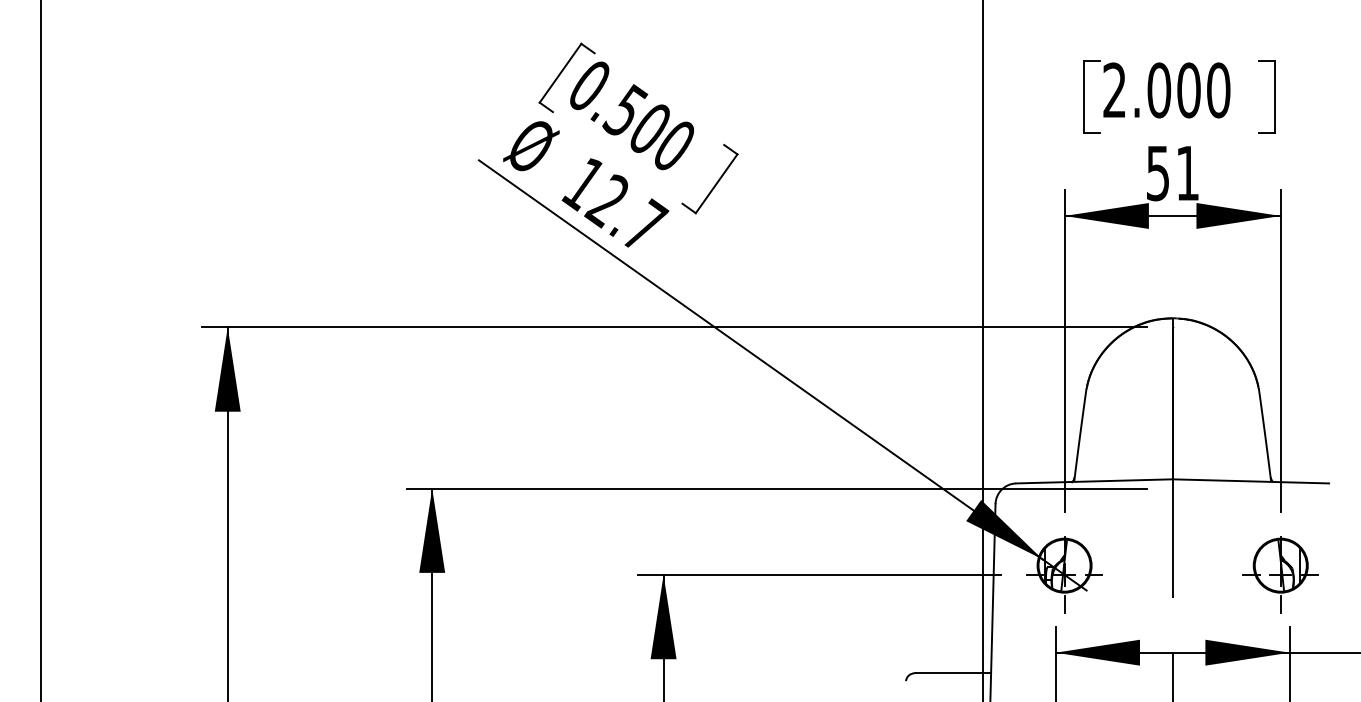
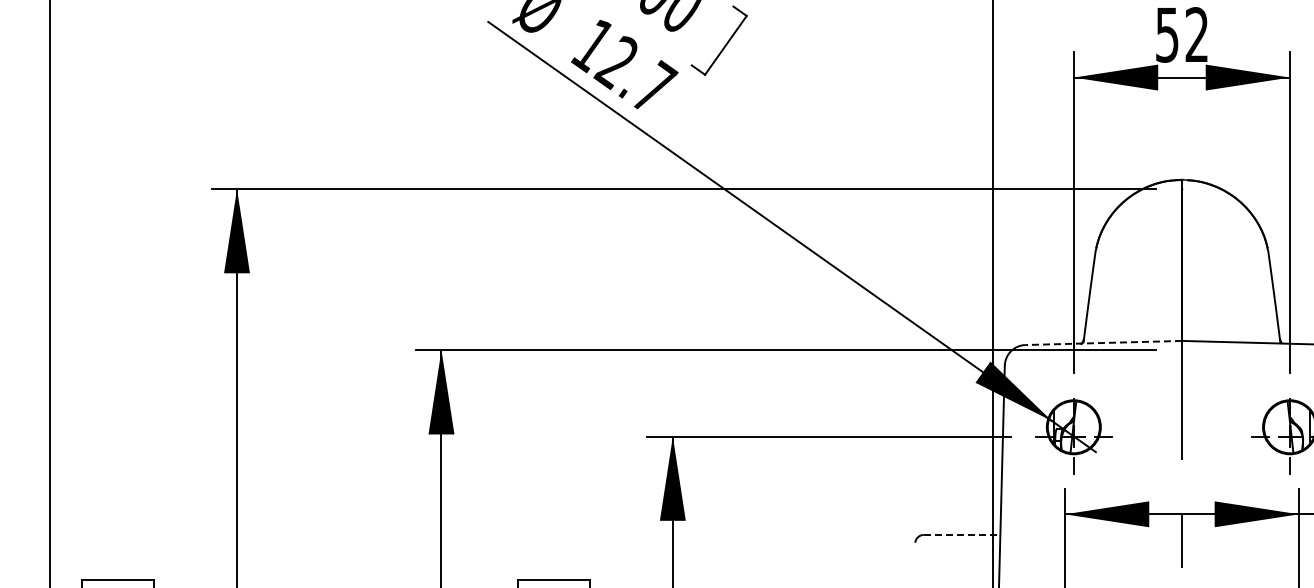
text: (1187, 172) -> (1196, 34), 51 -> 52
line: (1093, 481) -> (1102, 343), solid -> dashed
line: (953, 673) -> (962, 535), solid -> dashed

